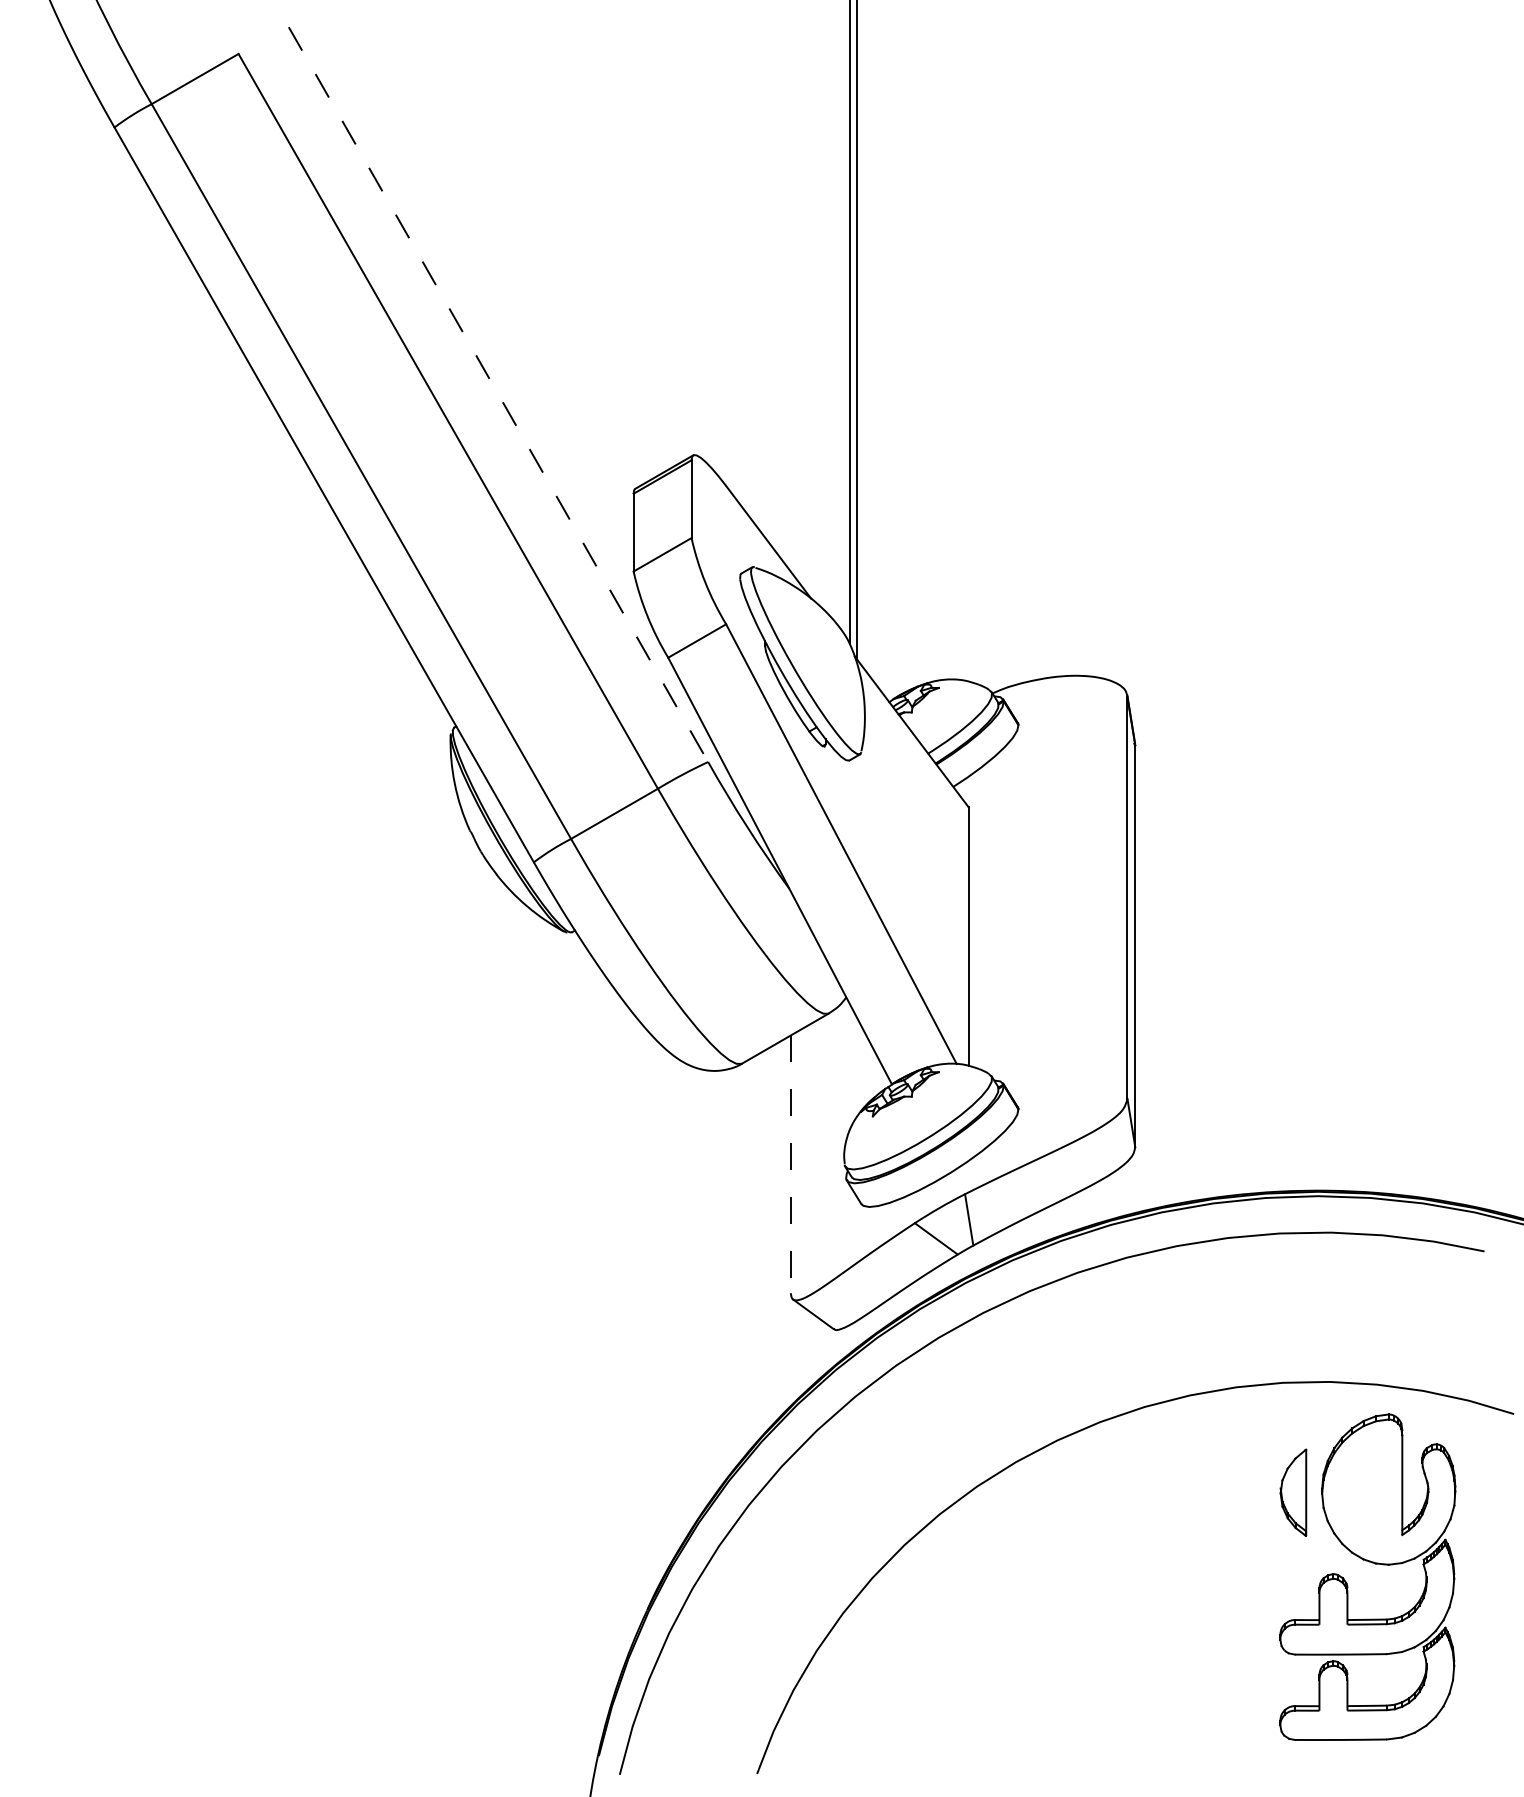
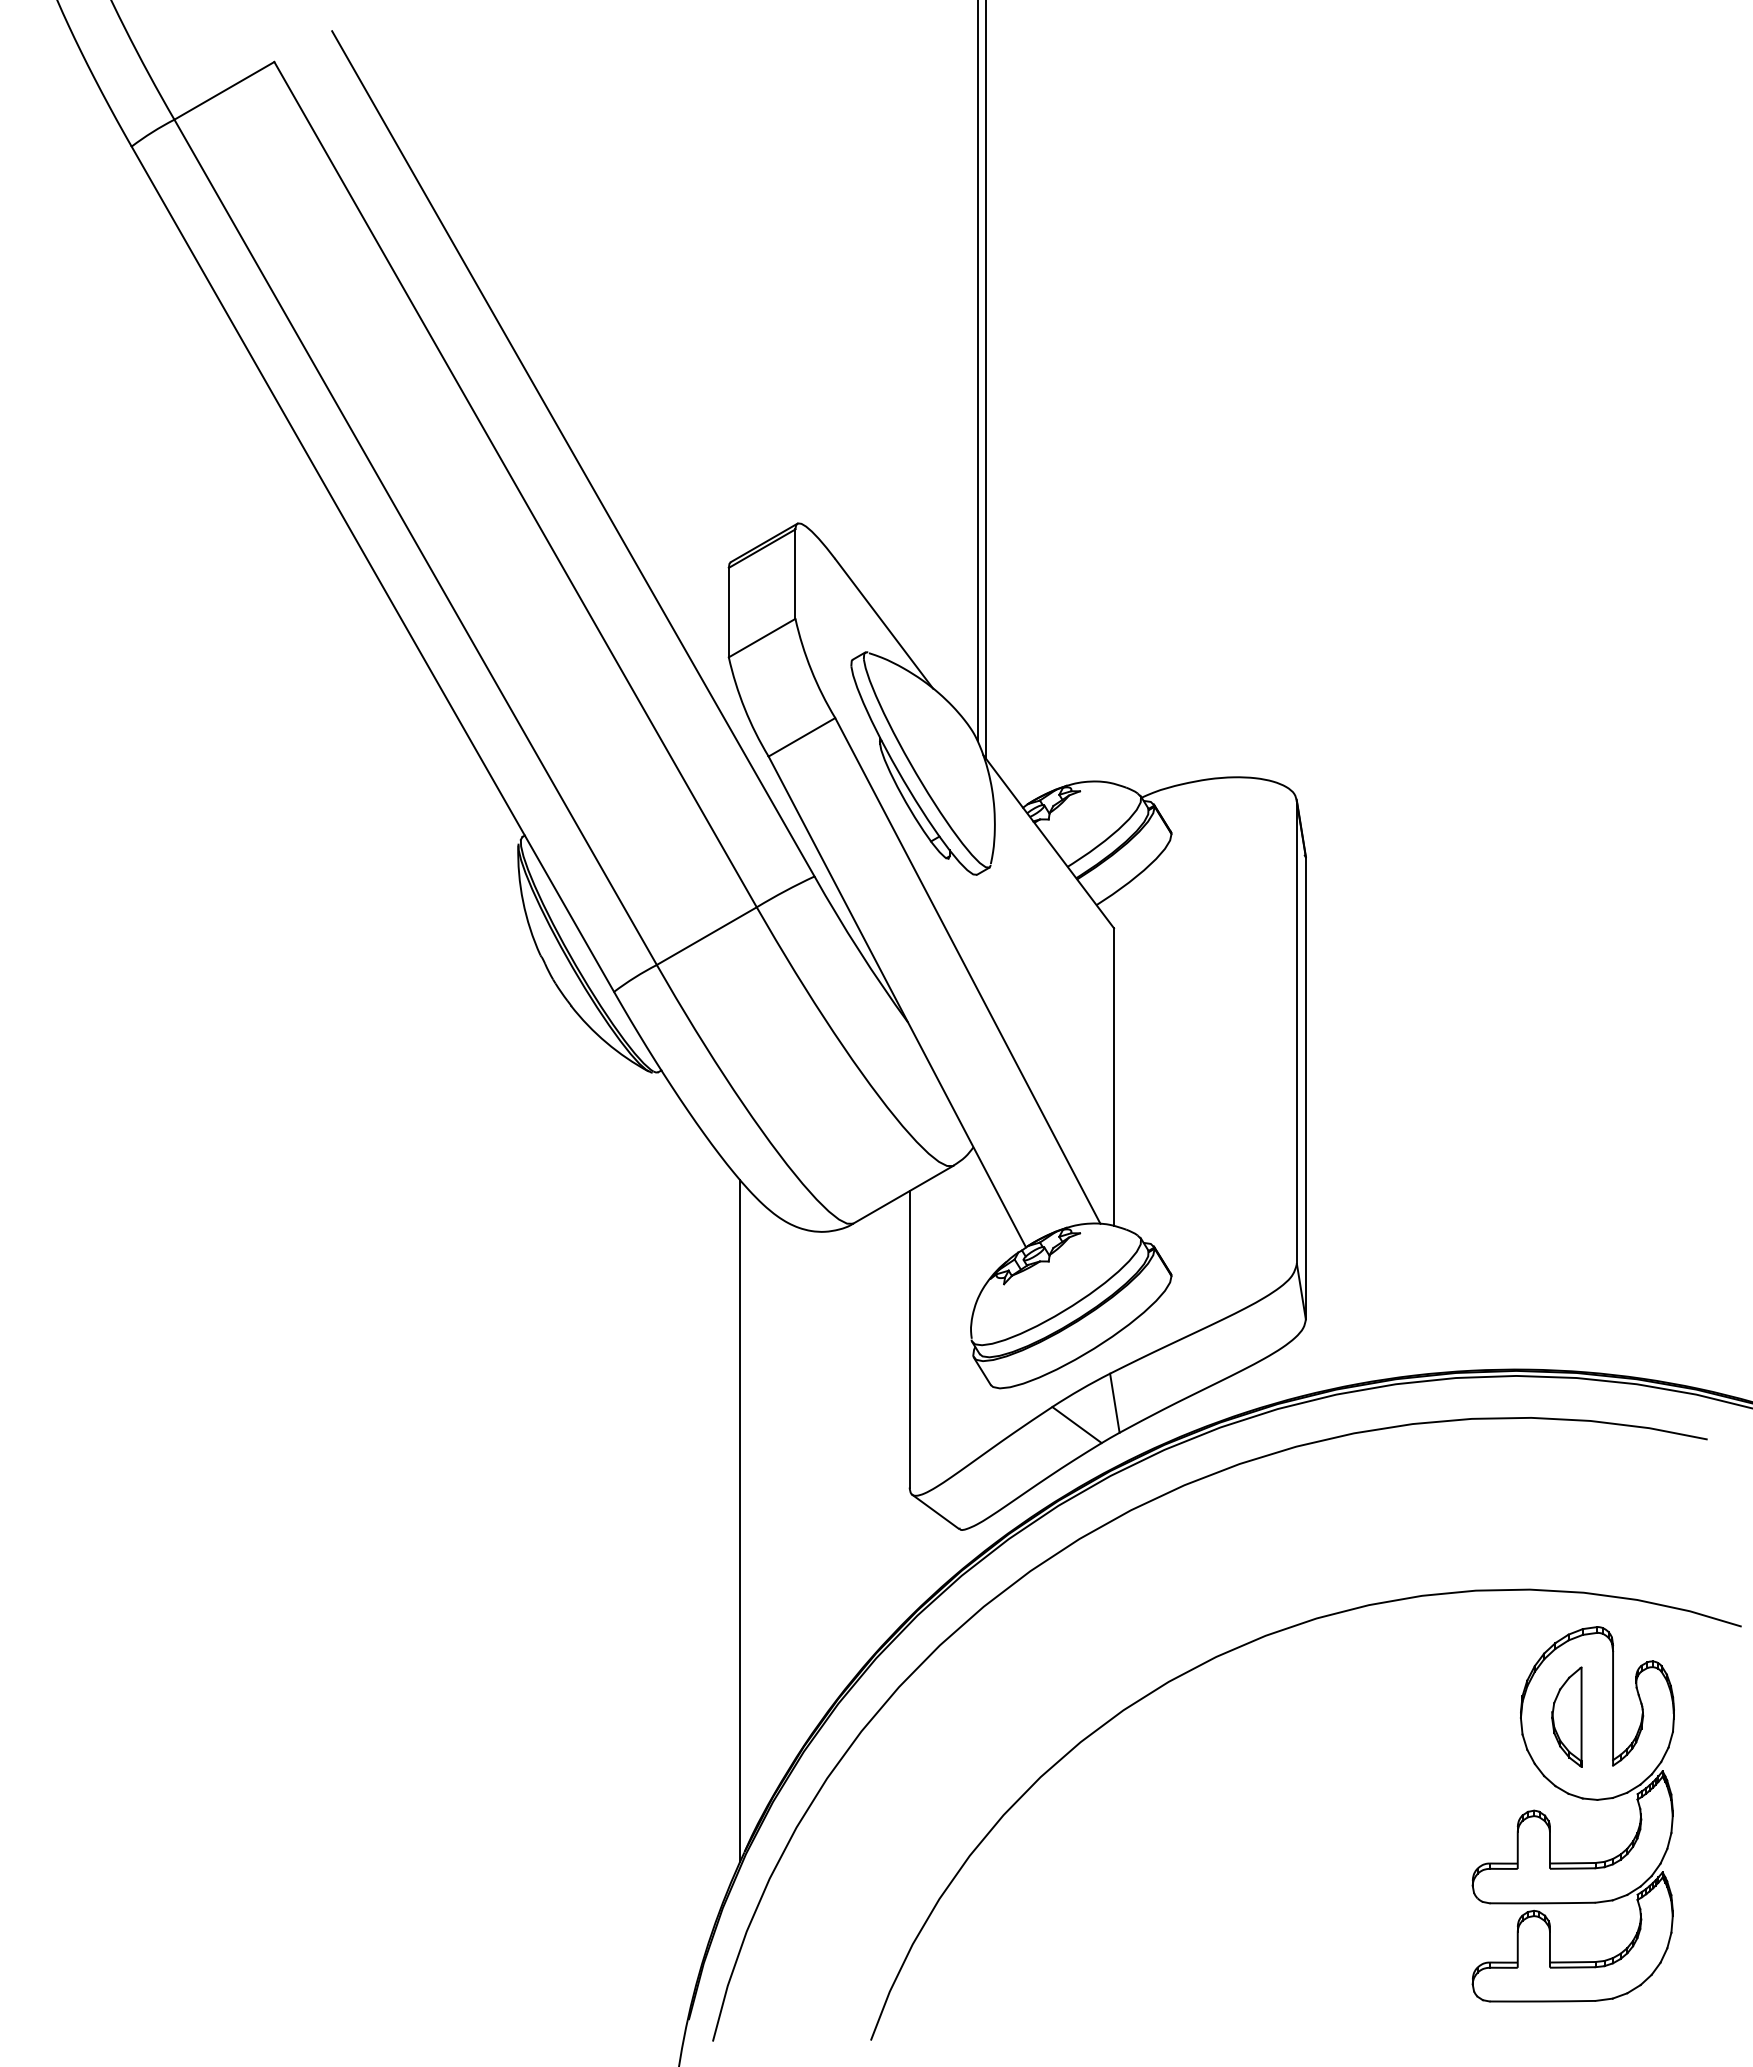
line: (498, 394) -> (573, 453), dashed -> solid
line: (790, 1164) -> (909, 1339), dashed -> solid
line: (643, 1321) -> (740, 1520), added
part: (1293, 1492) -> (1566, 1716), moved

